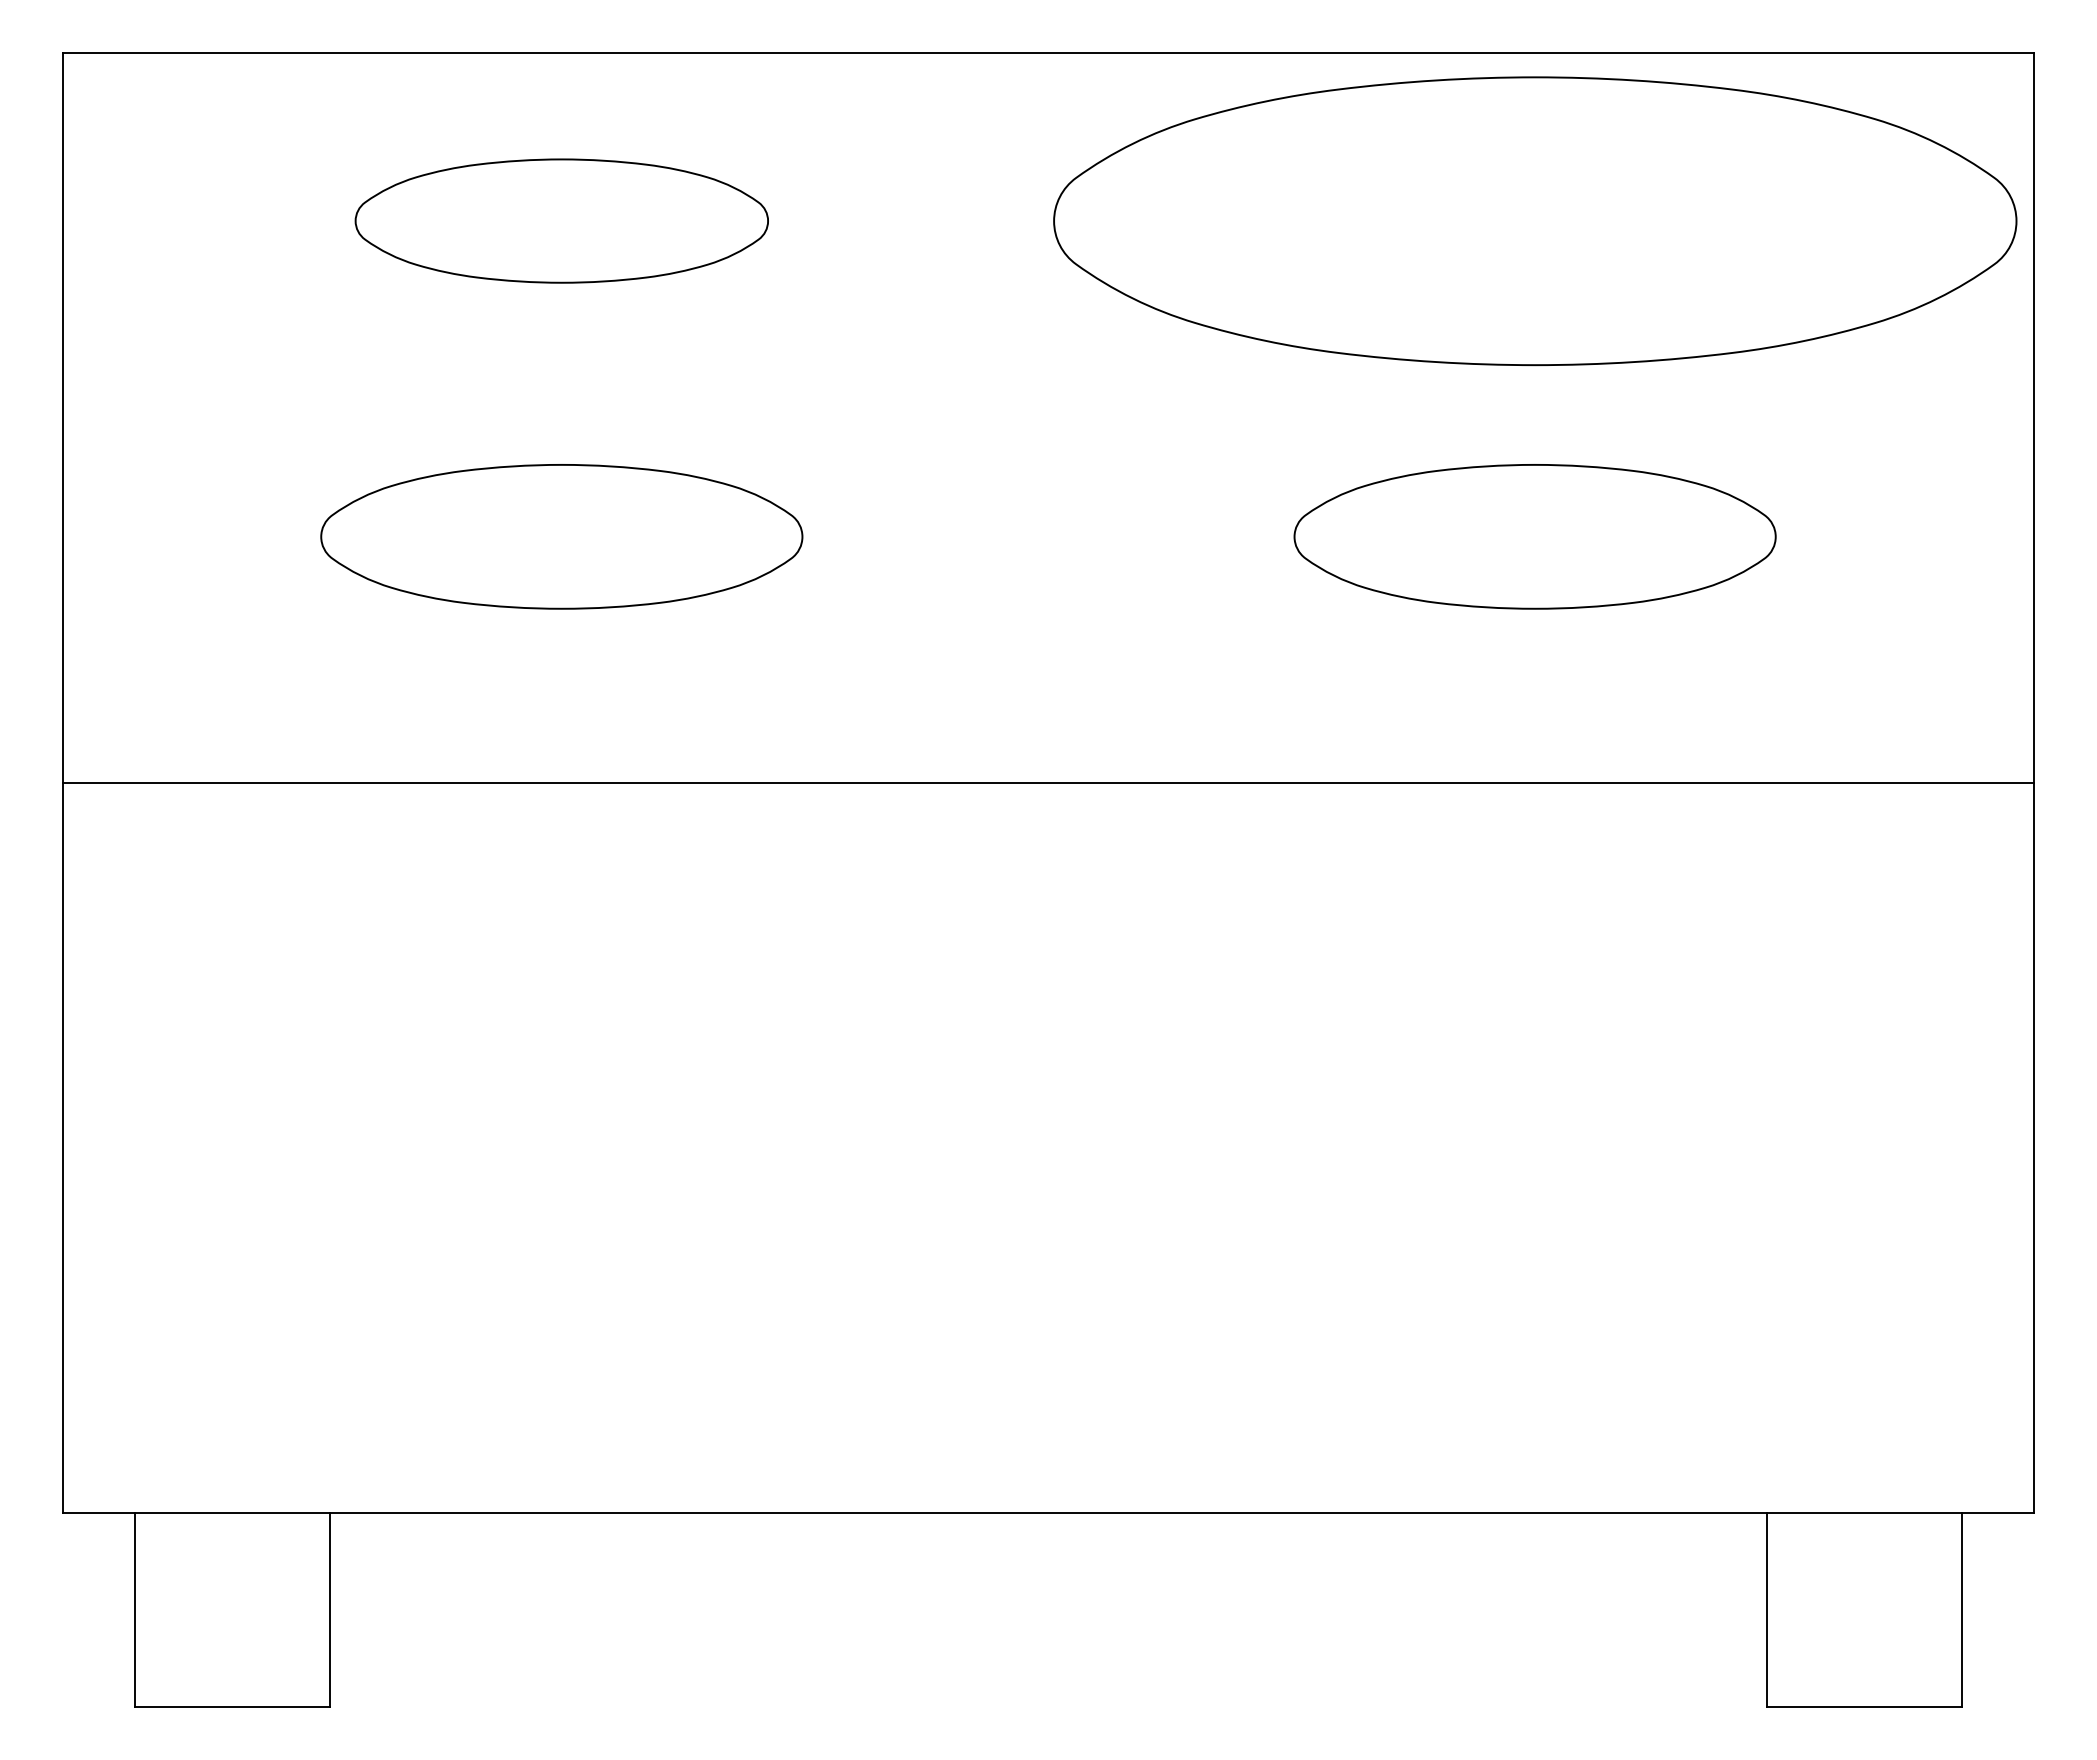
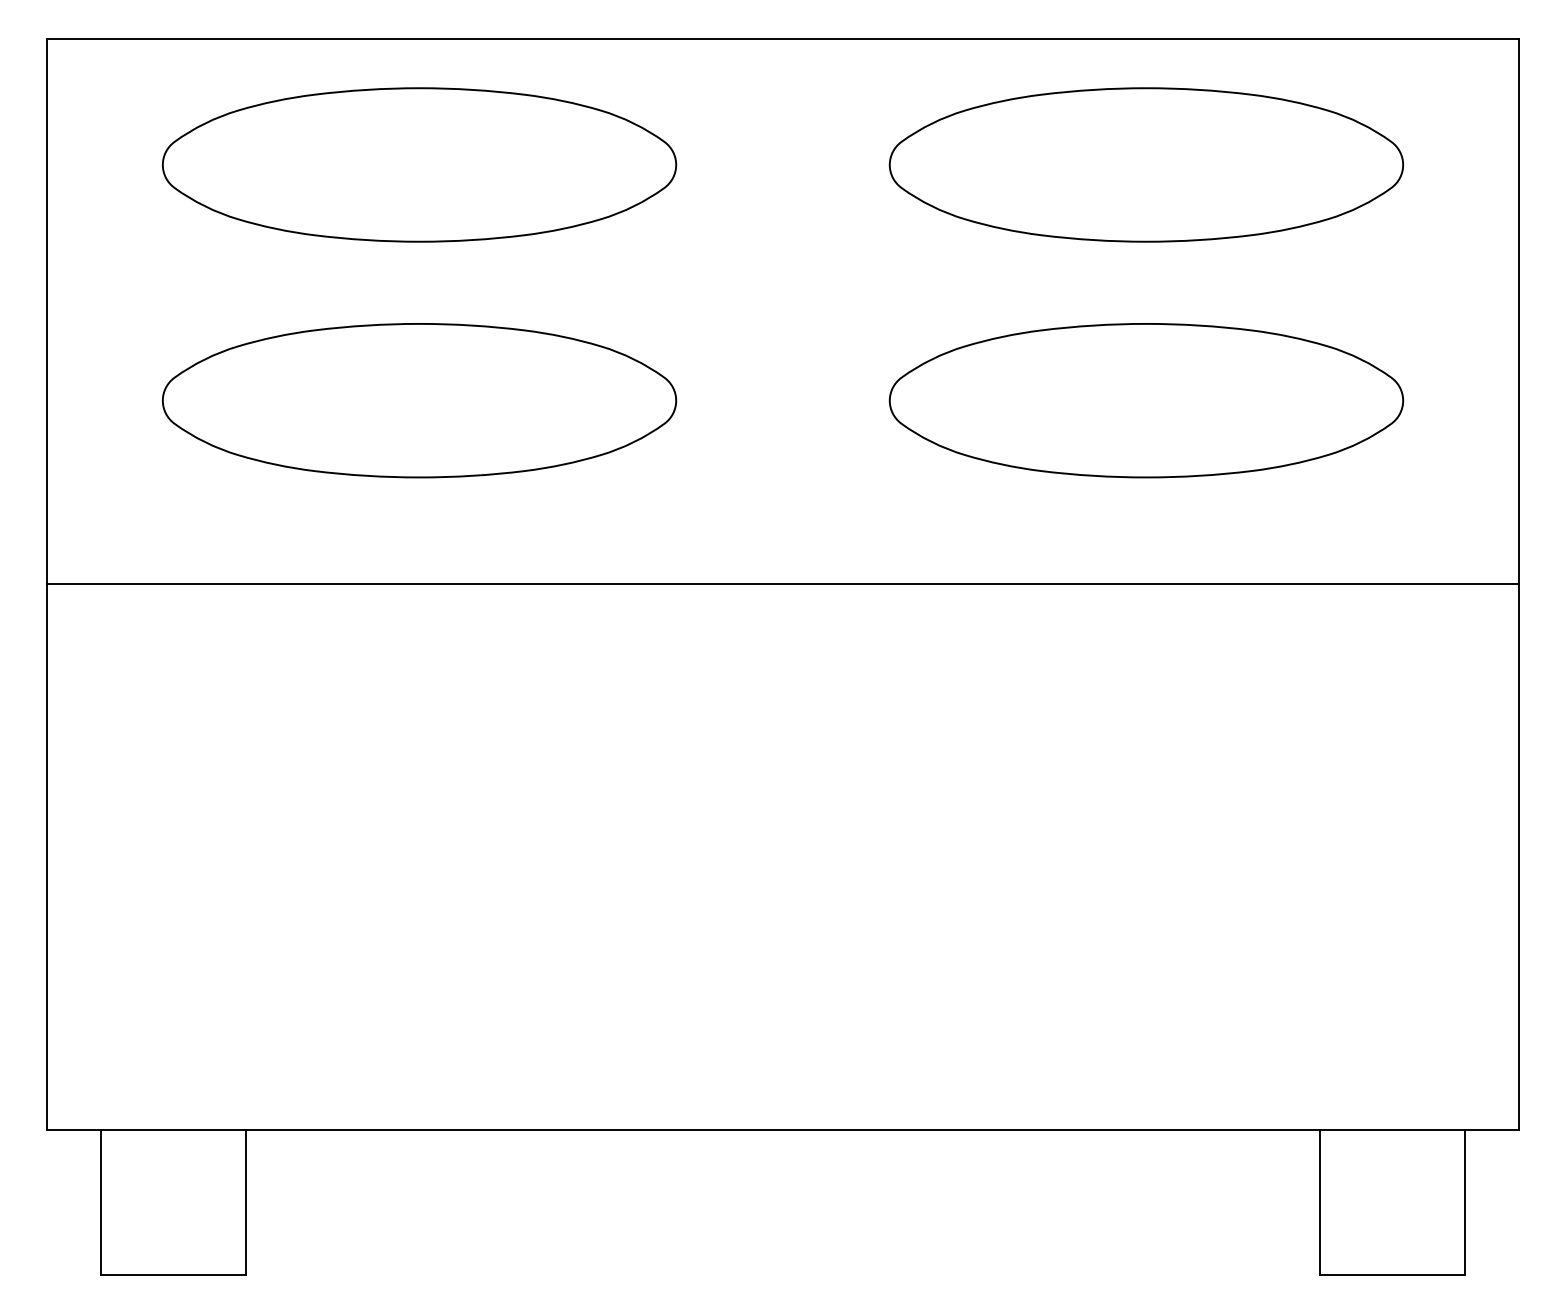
part: (561, 220) -> (419, 164), size x1.67
part: (1534, 220) -> (1145, 164), size x0.71
part: (561, 536) -> (419, 400), size x1.43
part: (1534, 536) -> (1145, 400), size x1.43

